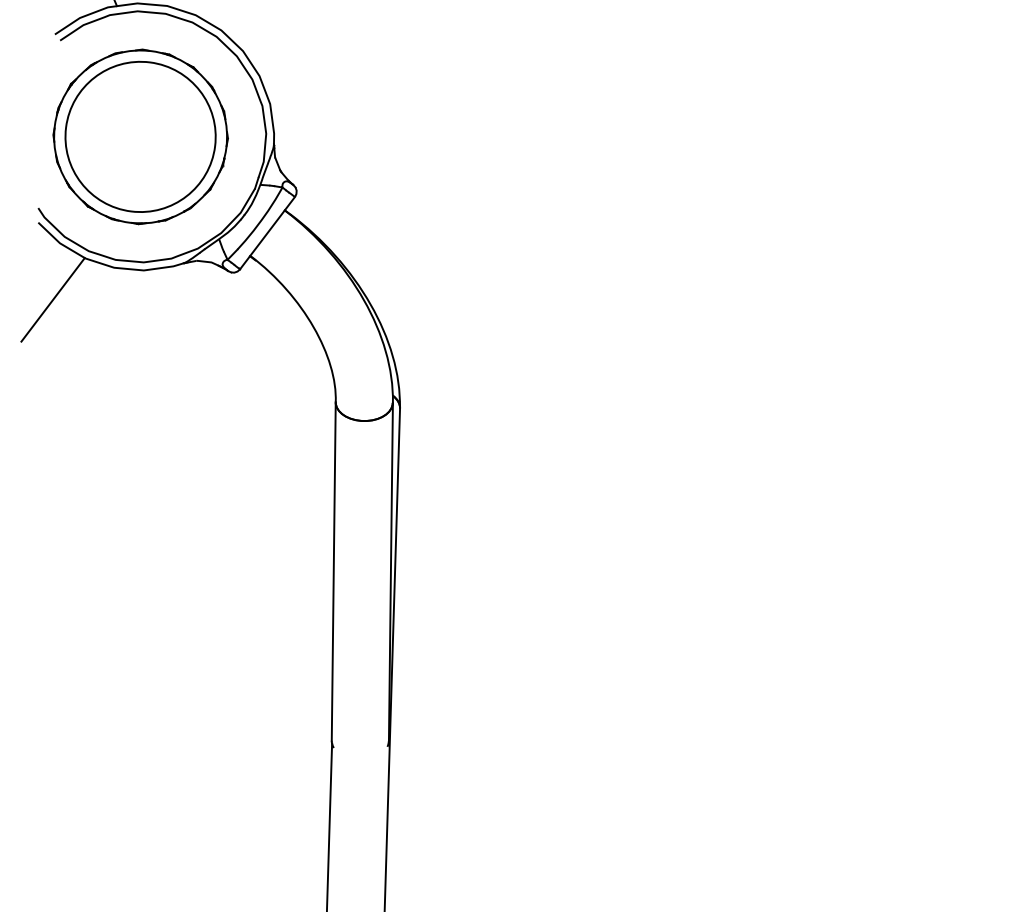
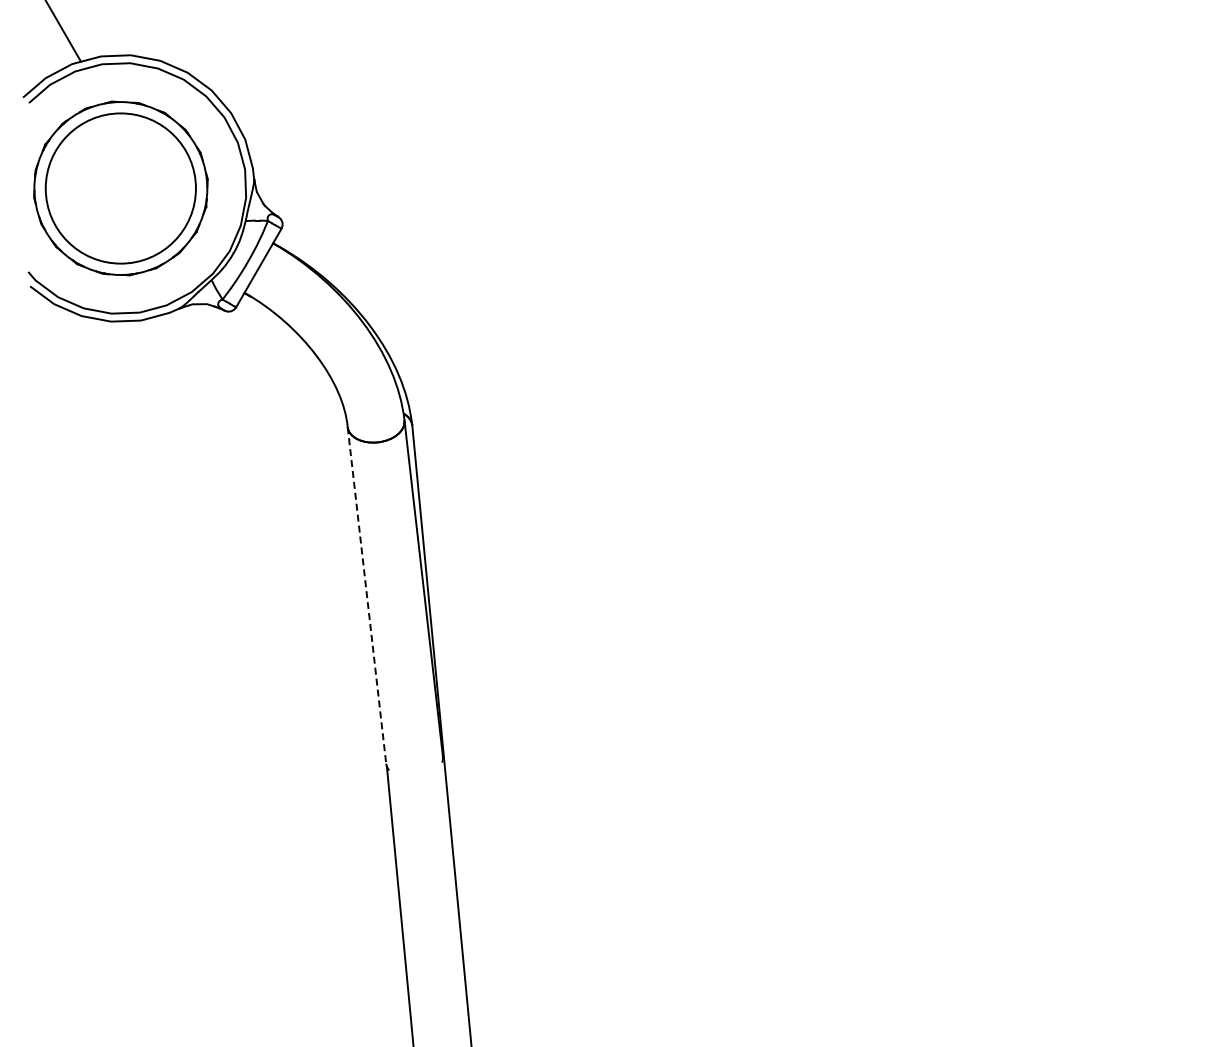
line: (53, 299) -> (54, 360), removed
line: (334, 571) -> (367, 595), solid -> dashed

